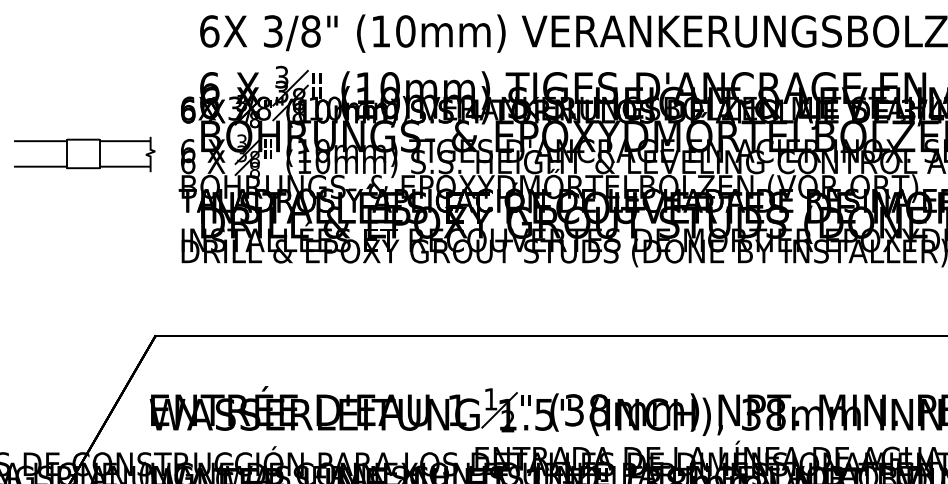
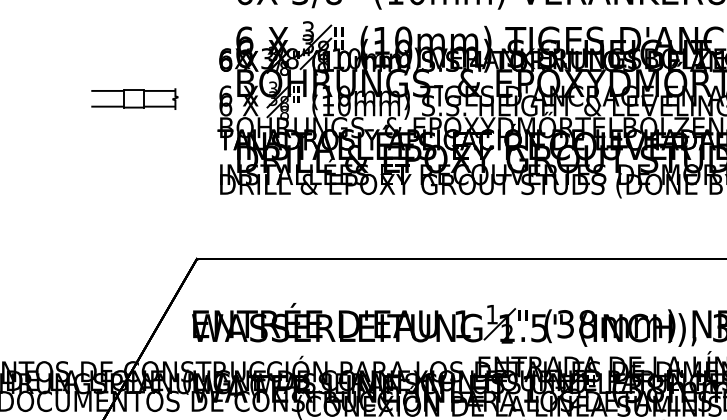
part: (84, 154) -> (134, 99), size x0.7

